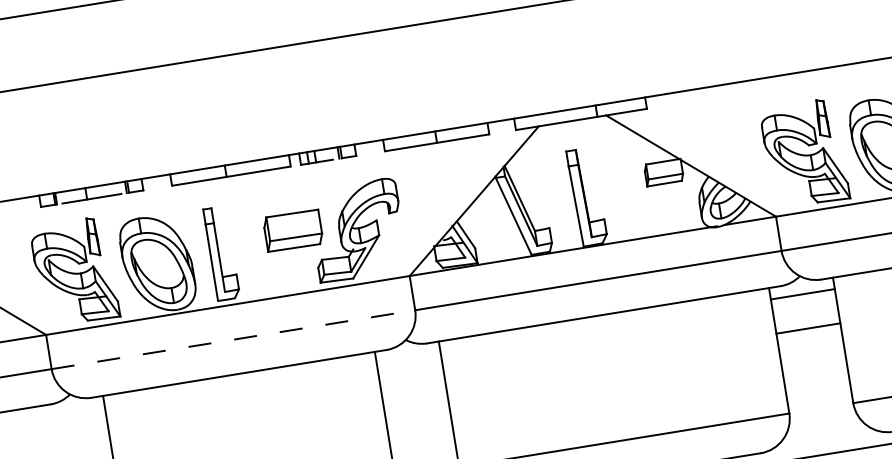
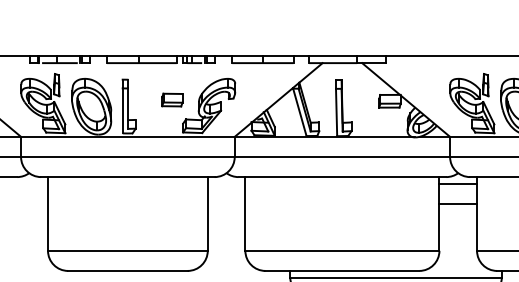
part: (293, 229) -> (172, 99), size x0.62
line: (232, 338) -> (127, 156), dashed -> solid

